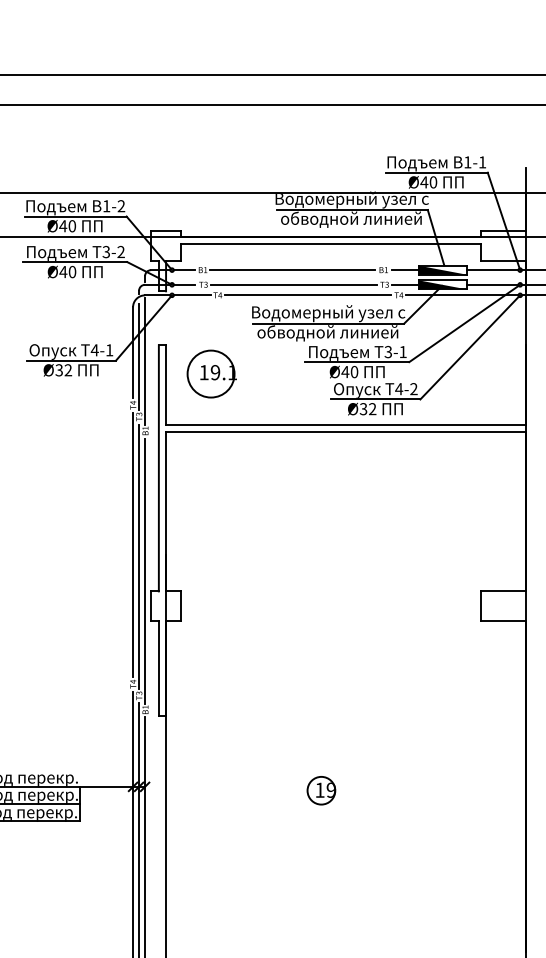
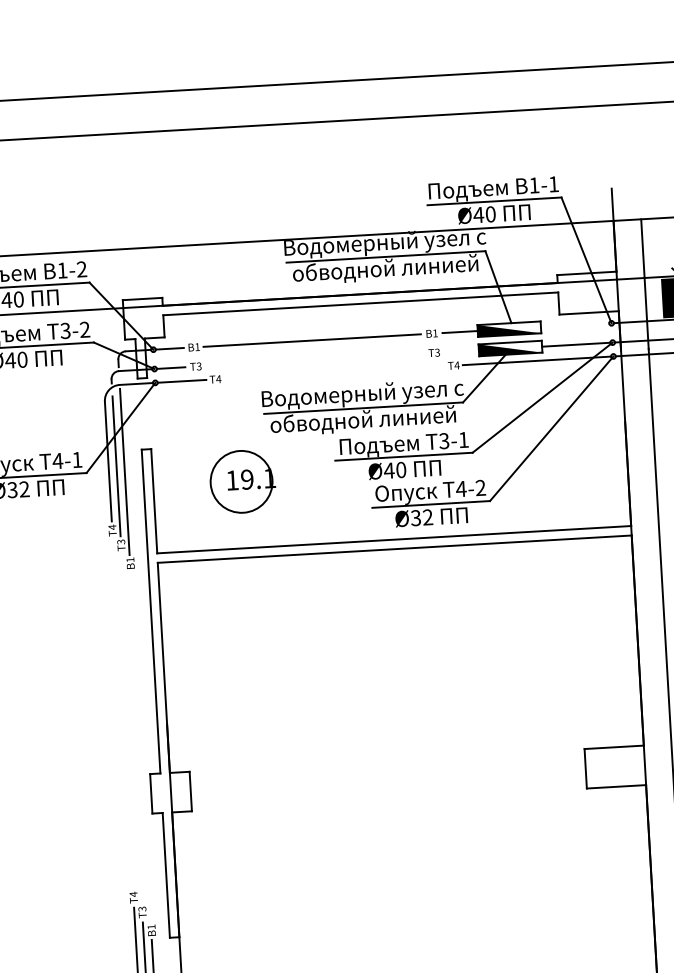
line: (492, 270) -> (575, 325), removed
line: (293, 284) -> (314, 359), removed
line: (404, 284) -> (460, 350), removed
line: (307, 295) -> (333, 372), removed
part: (211, 373) -> (242, 481), moved
line: (133, 544) -> (123, 713), removed
line: (139, 556) -> (132, 729), removed
line: (145, 571) -> (141, 748), removed

